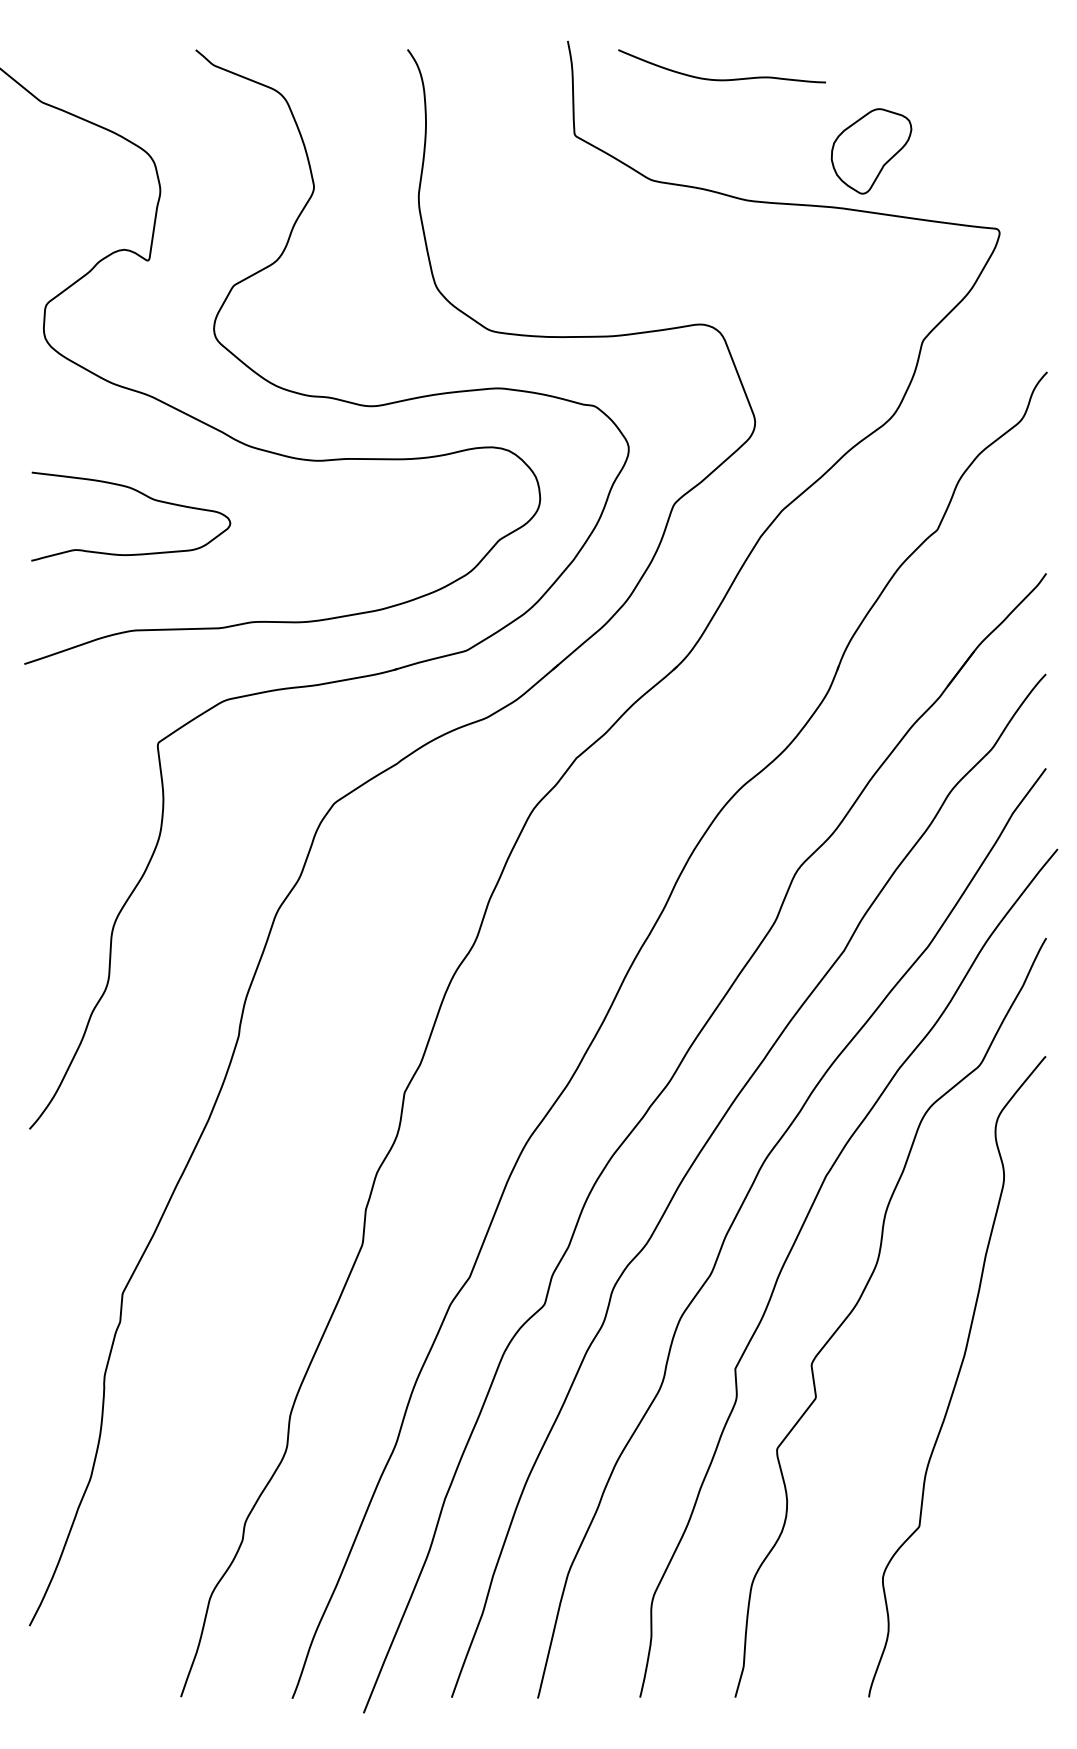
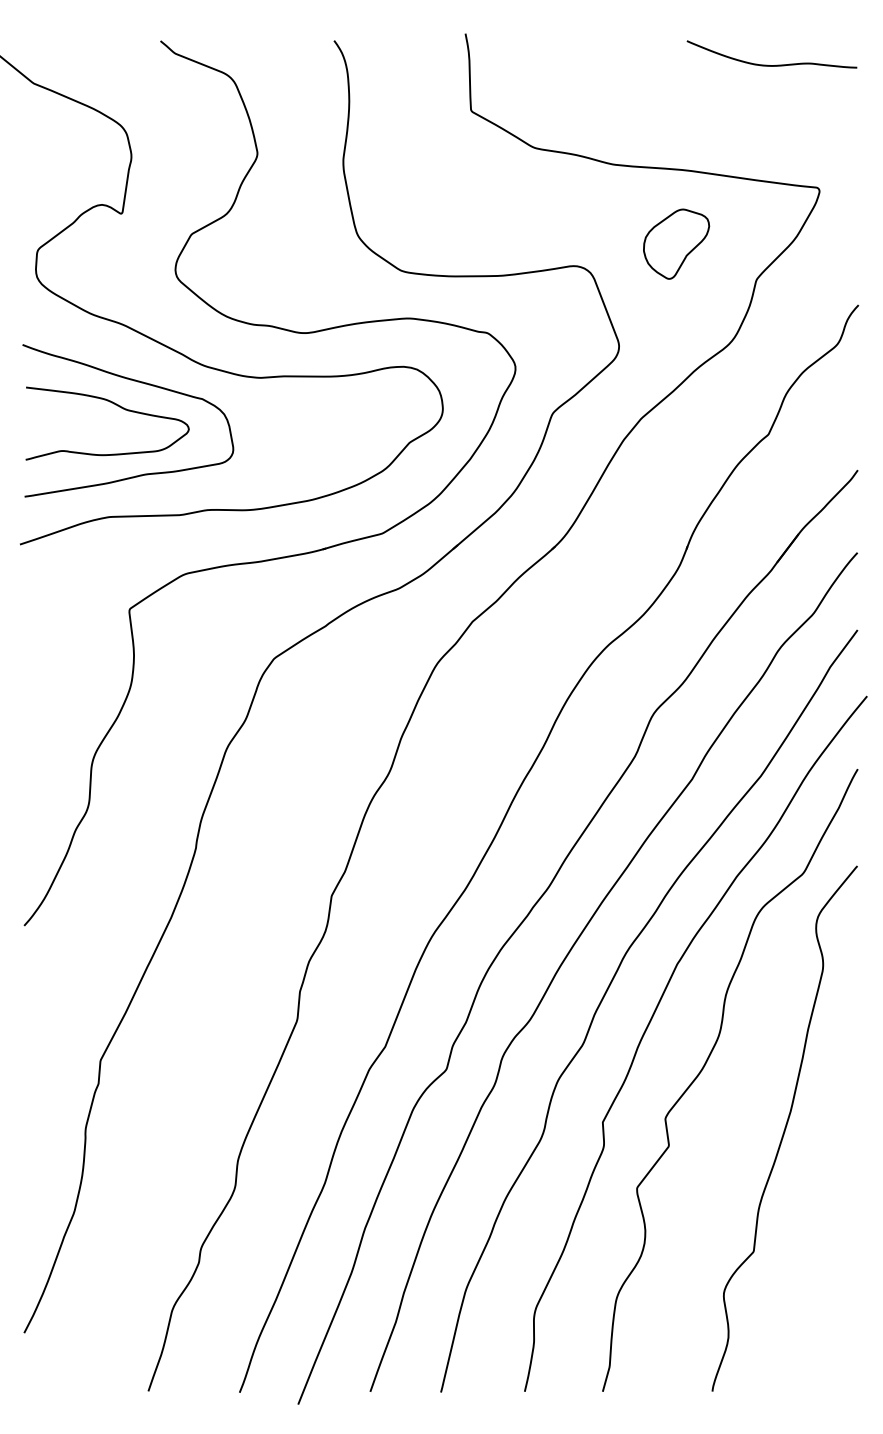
curve: (716, 78) -> (767, 64), moved
part: (871, 150) -> (676, 243), moved
curve: (167, 466) -> (137, 382), added

